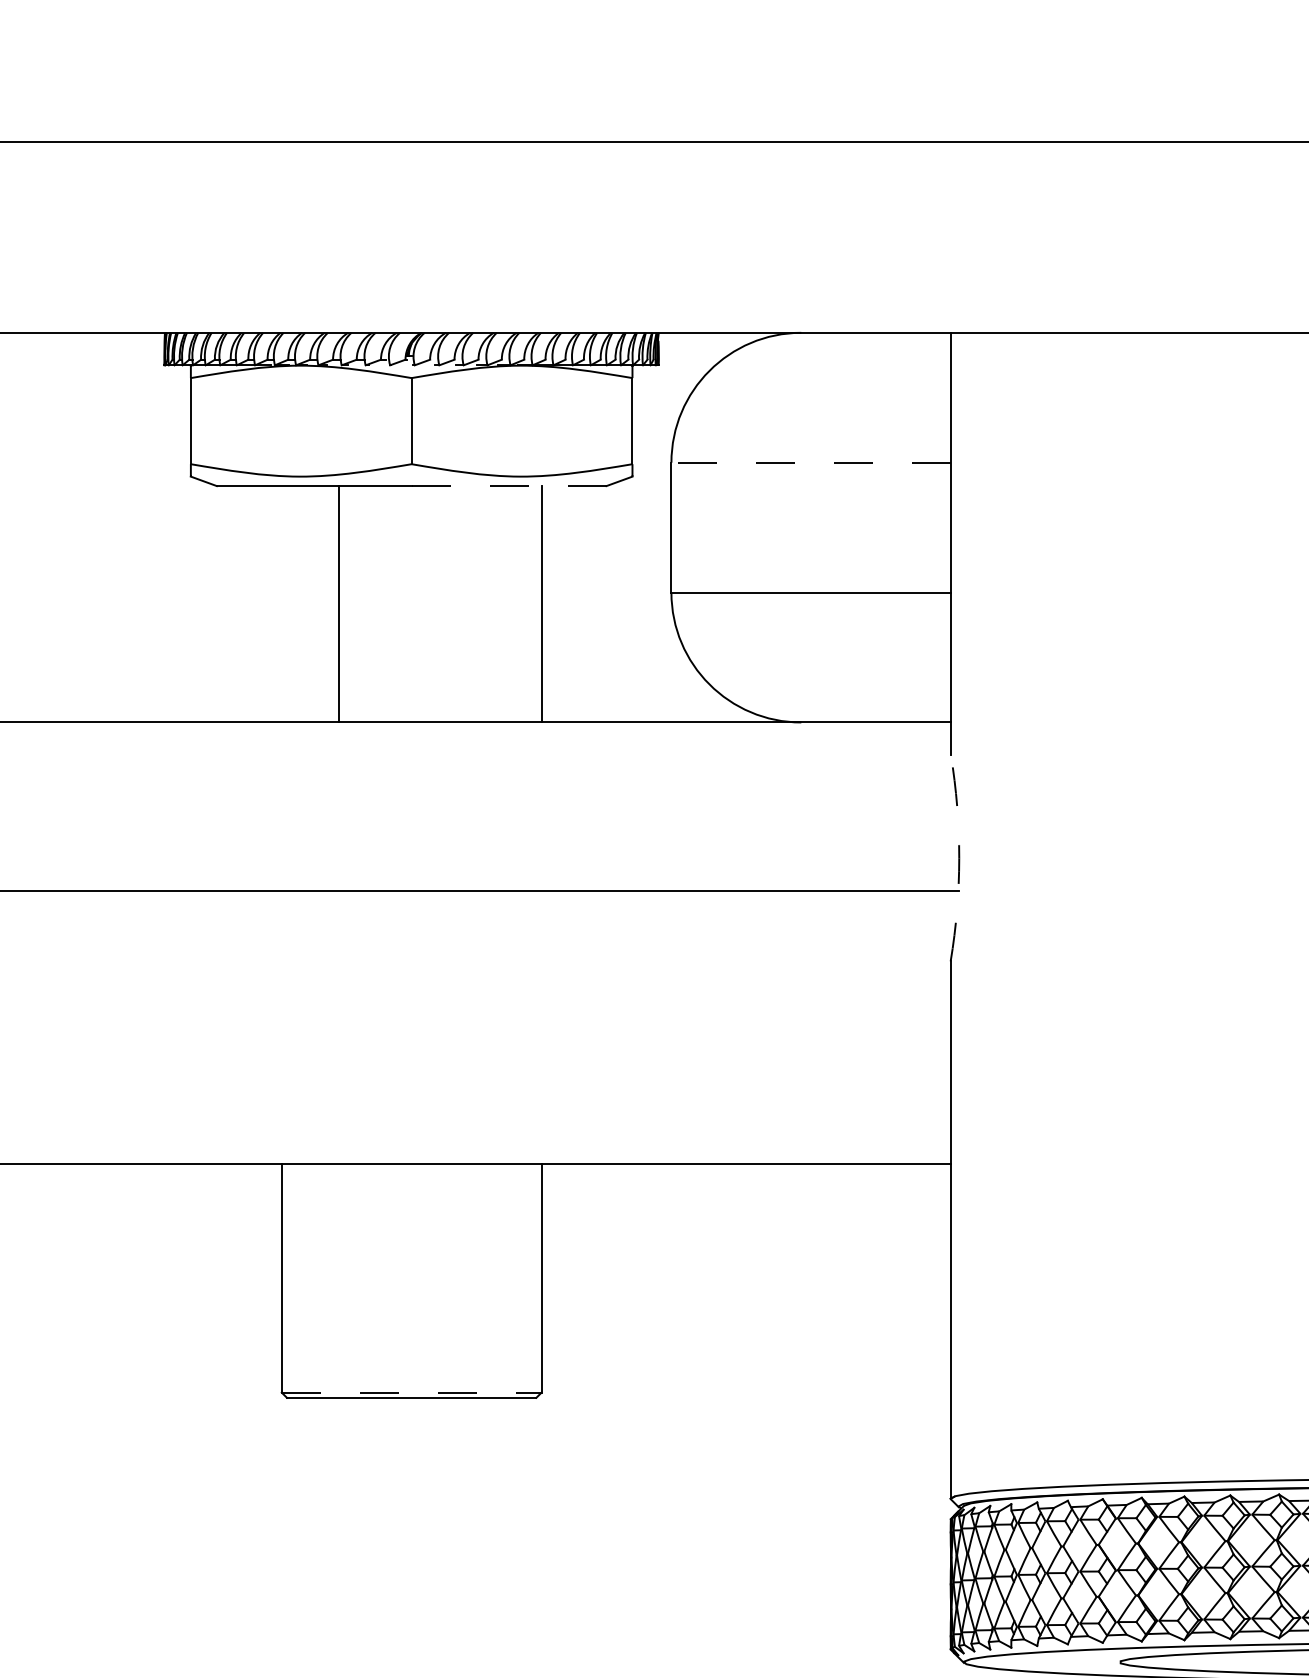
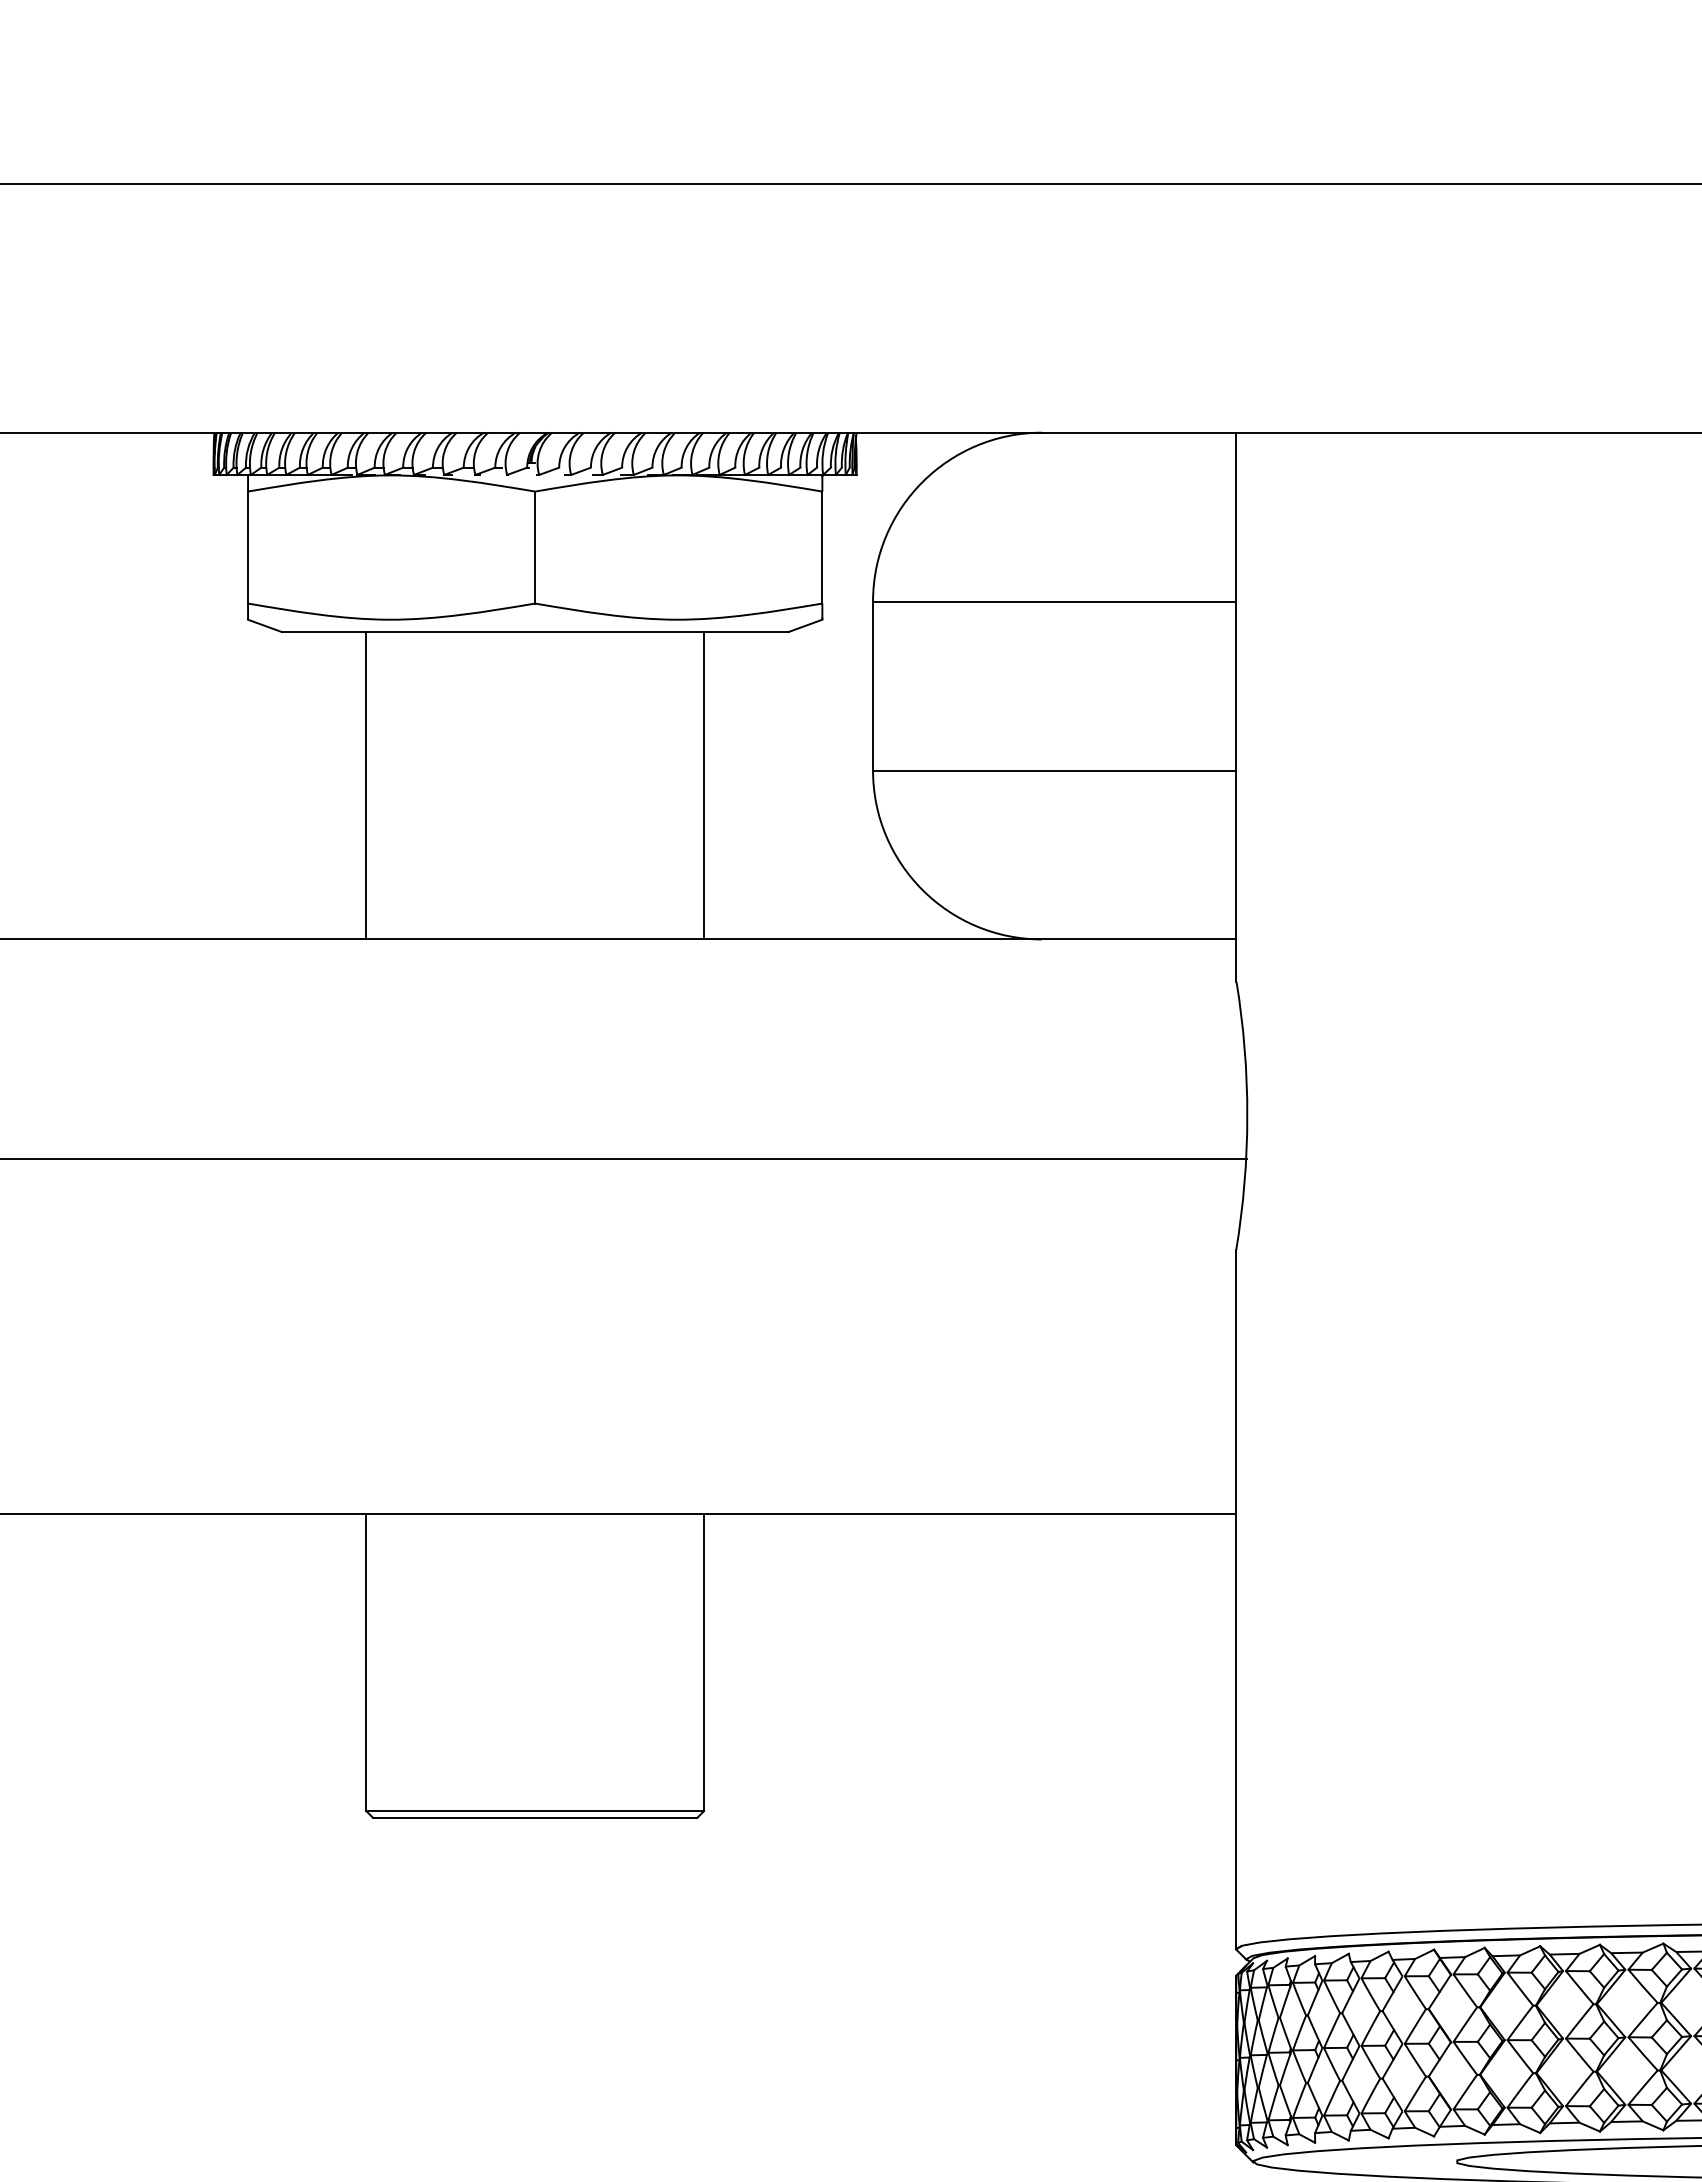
line: (810, 462) -> (1054, 601), dashed -> solid
line: (508, 486) -> (661, 632), dashed -> solid
line: (339, 604) -> (366, 785), moved
arc: (959, 857) -> (1247, 1115), dashed -> solid
line: (411, 1392) -> (535, 1811), dashed -> solid

